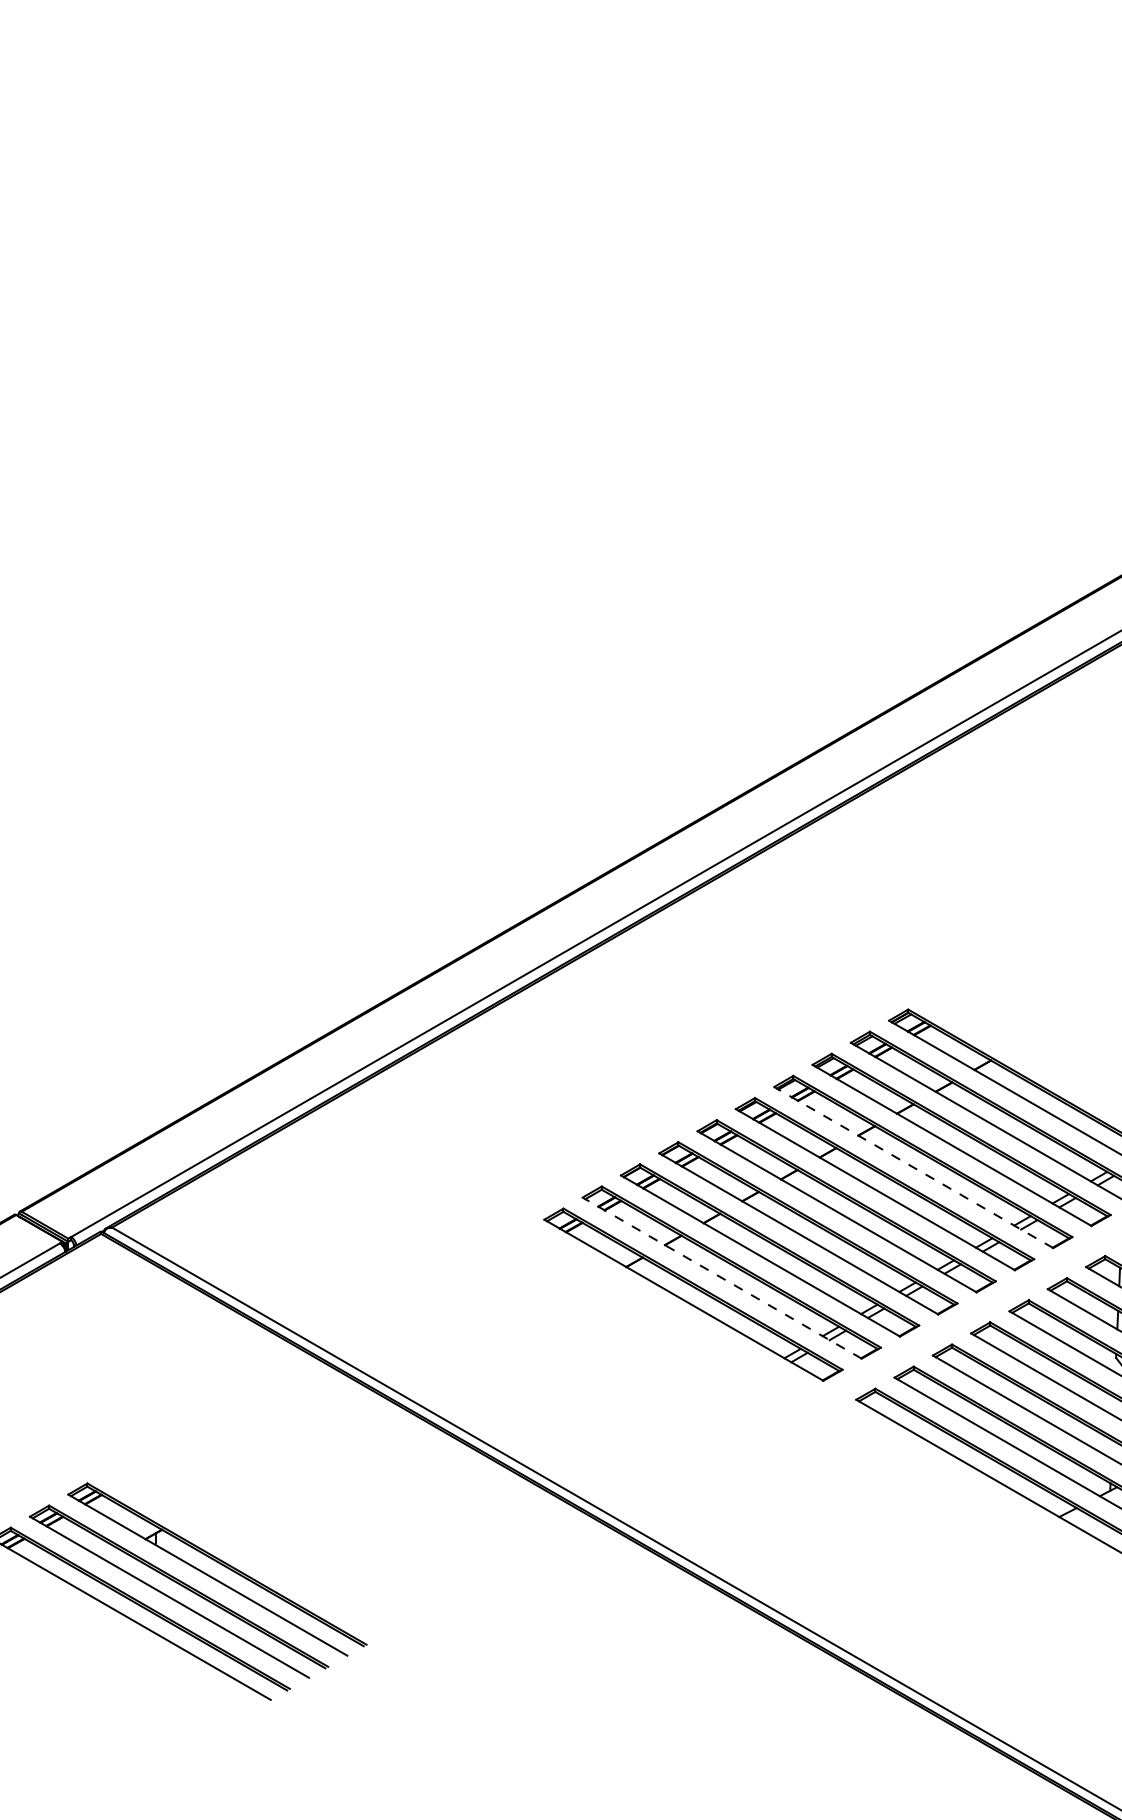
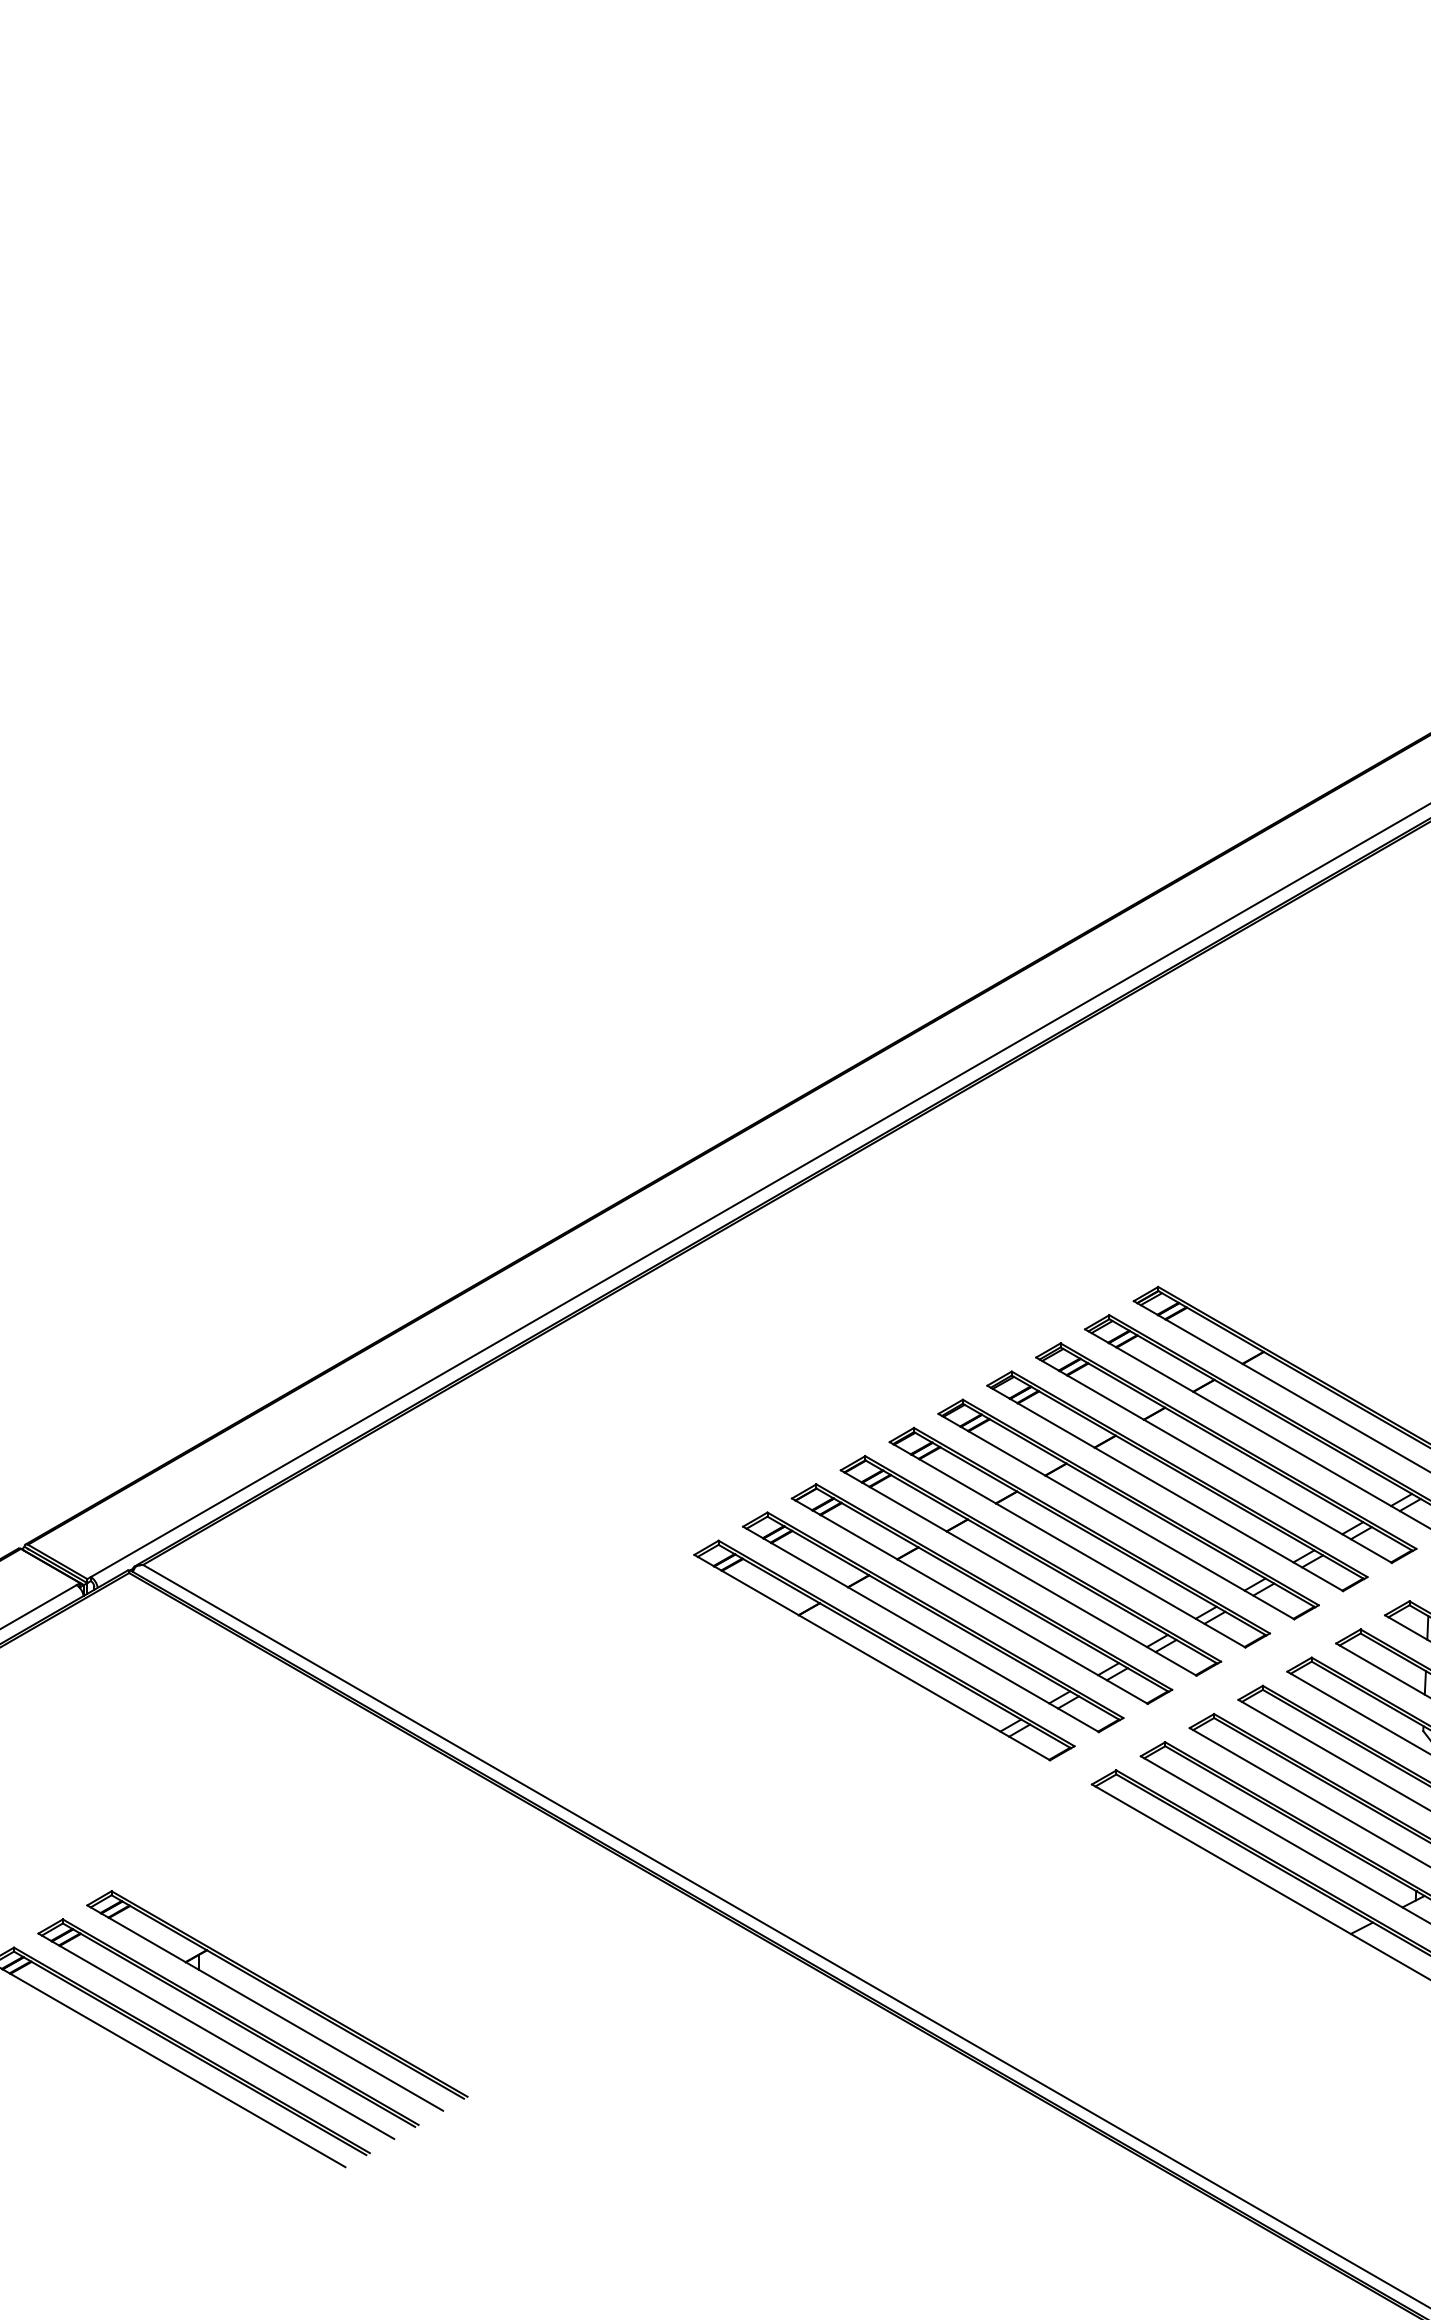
line: (913, 1167) -> (1164, 1488), dashed -> solid
line: (721, 1278) -> (920, 1629), dashed -> solid

